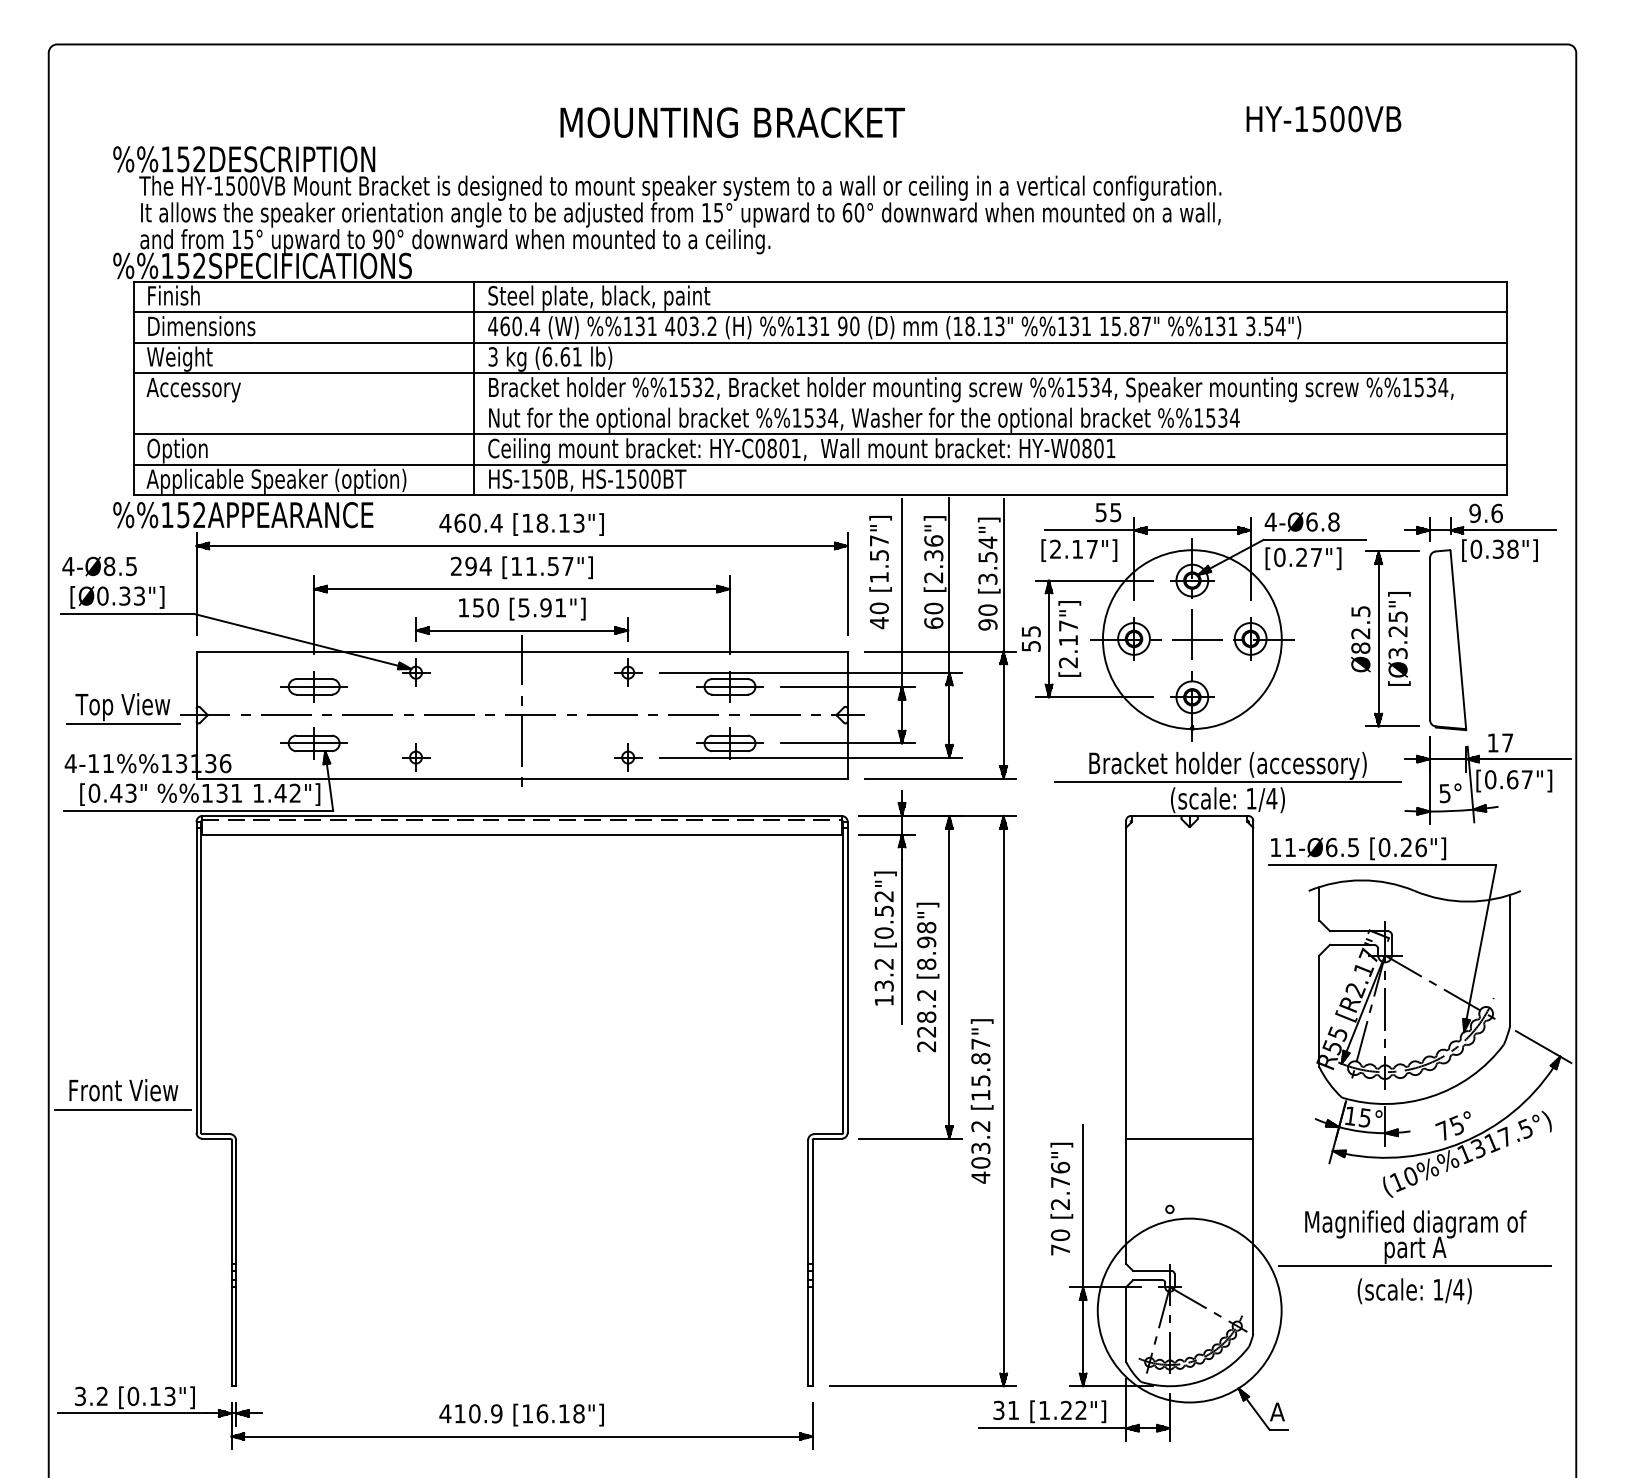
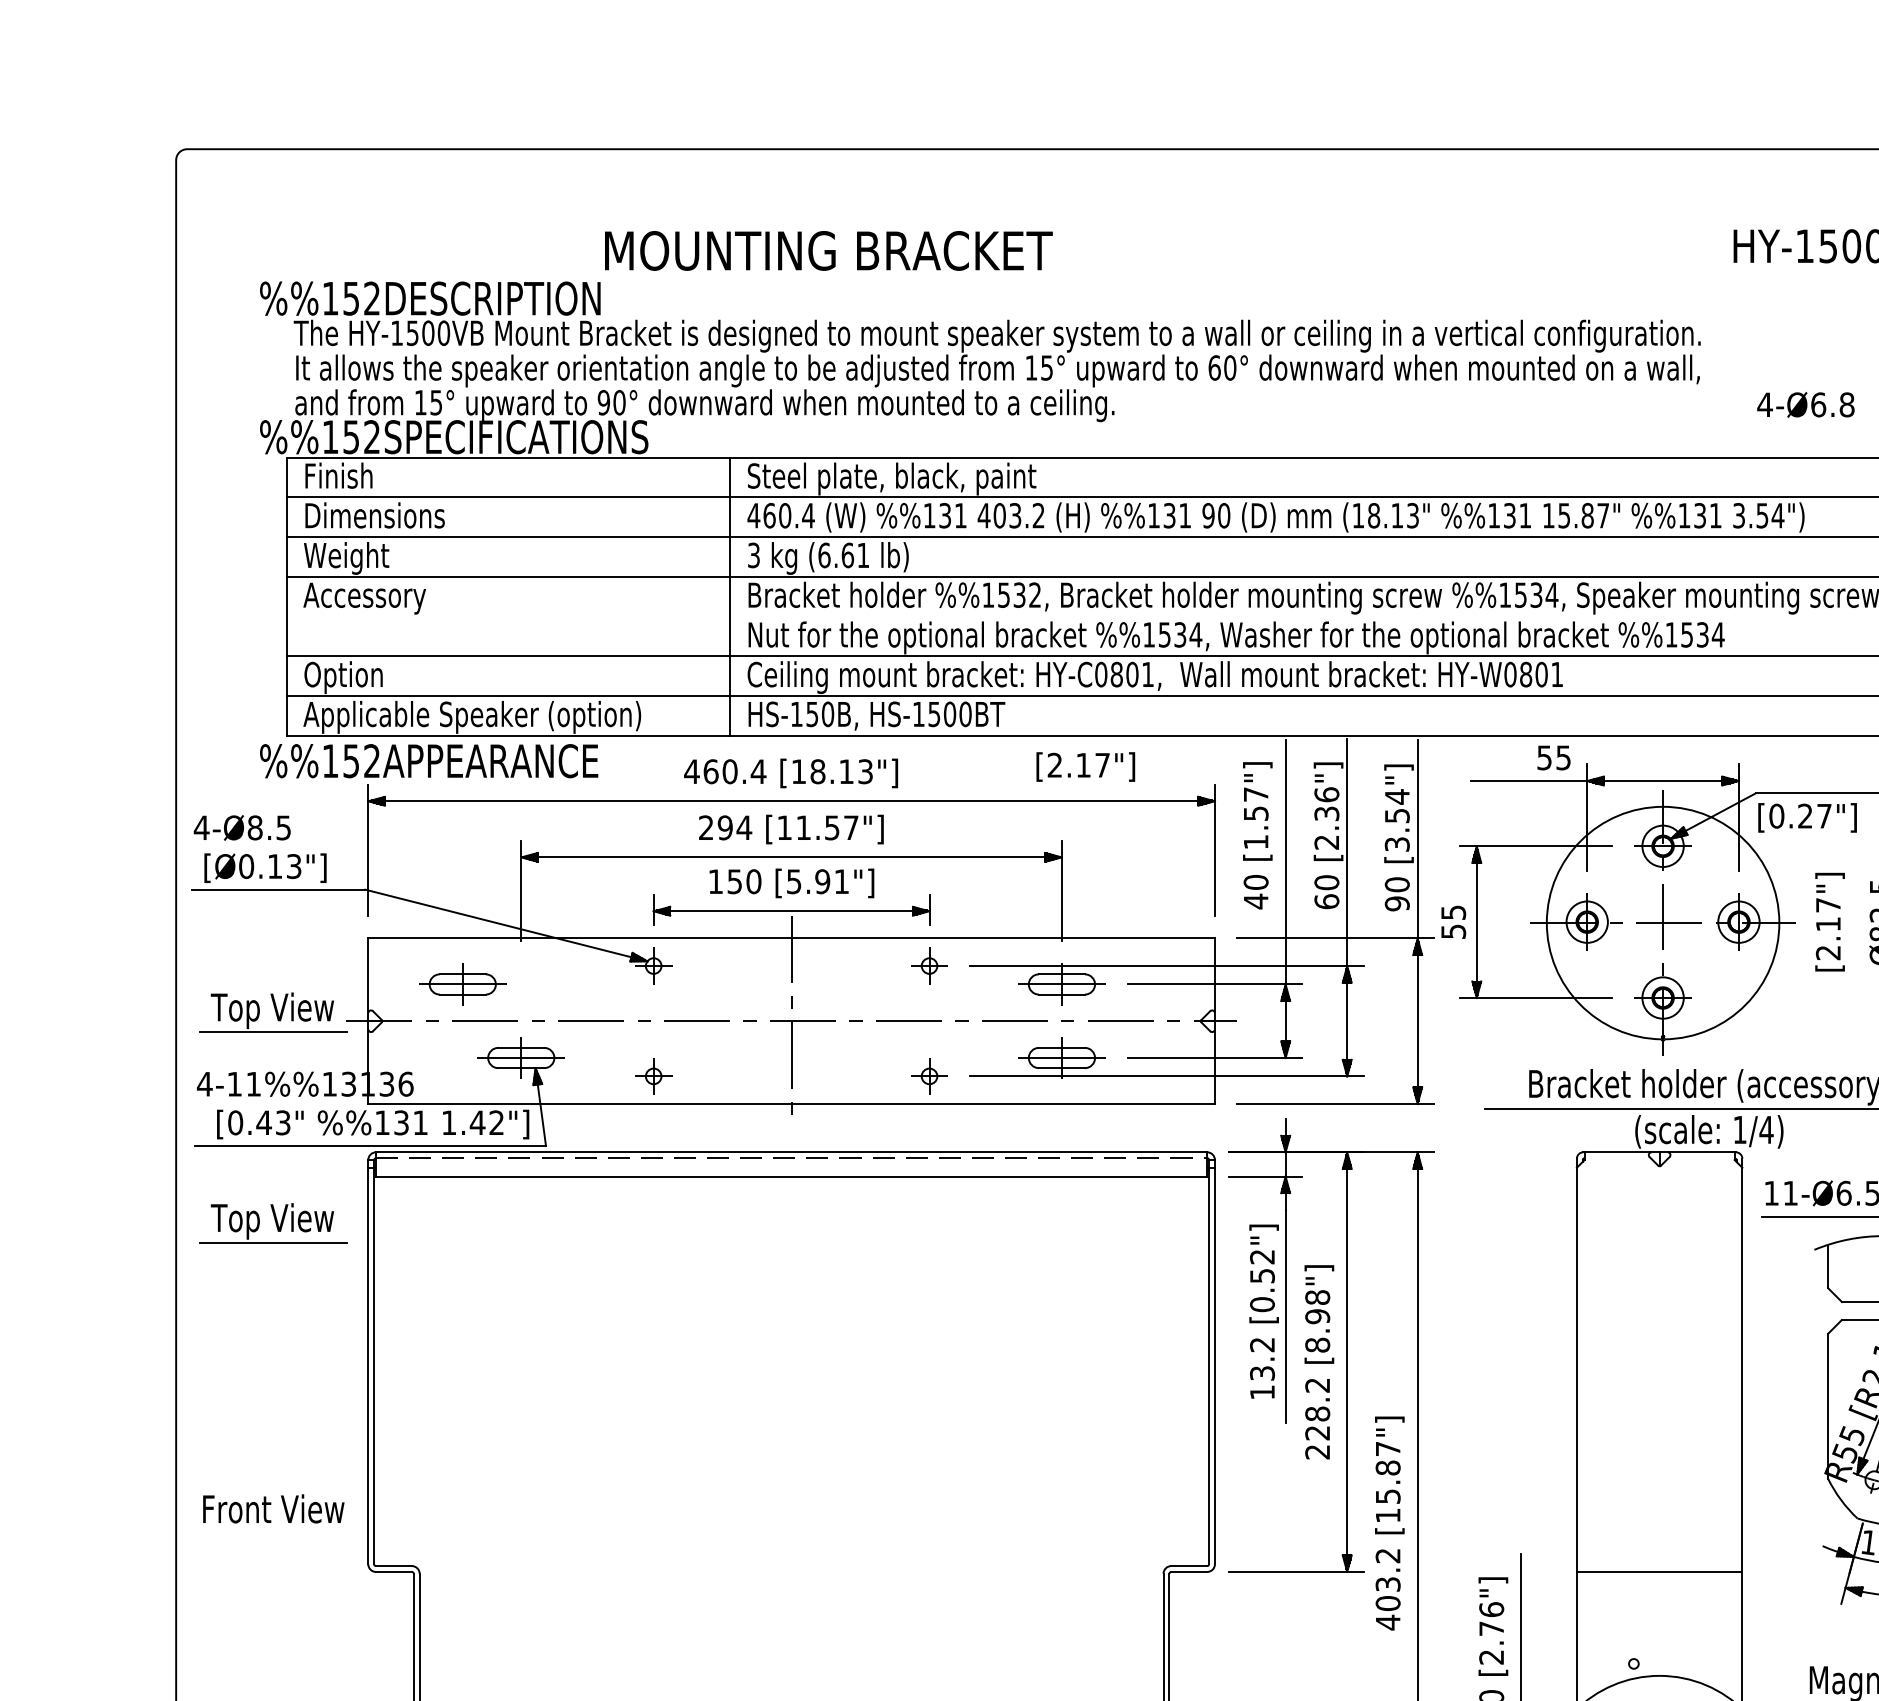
text: (732, 122) -> (828, 250), moved
text: (1301, 521) -> (1804, 404), moved
text: (1079, 550) -> (1085, 766), moved
text: (124, 595) -> (274, 865), [Ø0.33"] -> [Ø0.13"]
text: (1069, 638) -> (1829, 921), moved
part: (313, 686) -> (461, 983), moved
part: (123, 870) -> (273, 1223), added
line: (123, 1109) -> (273, 1533), removed

